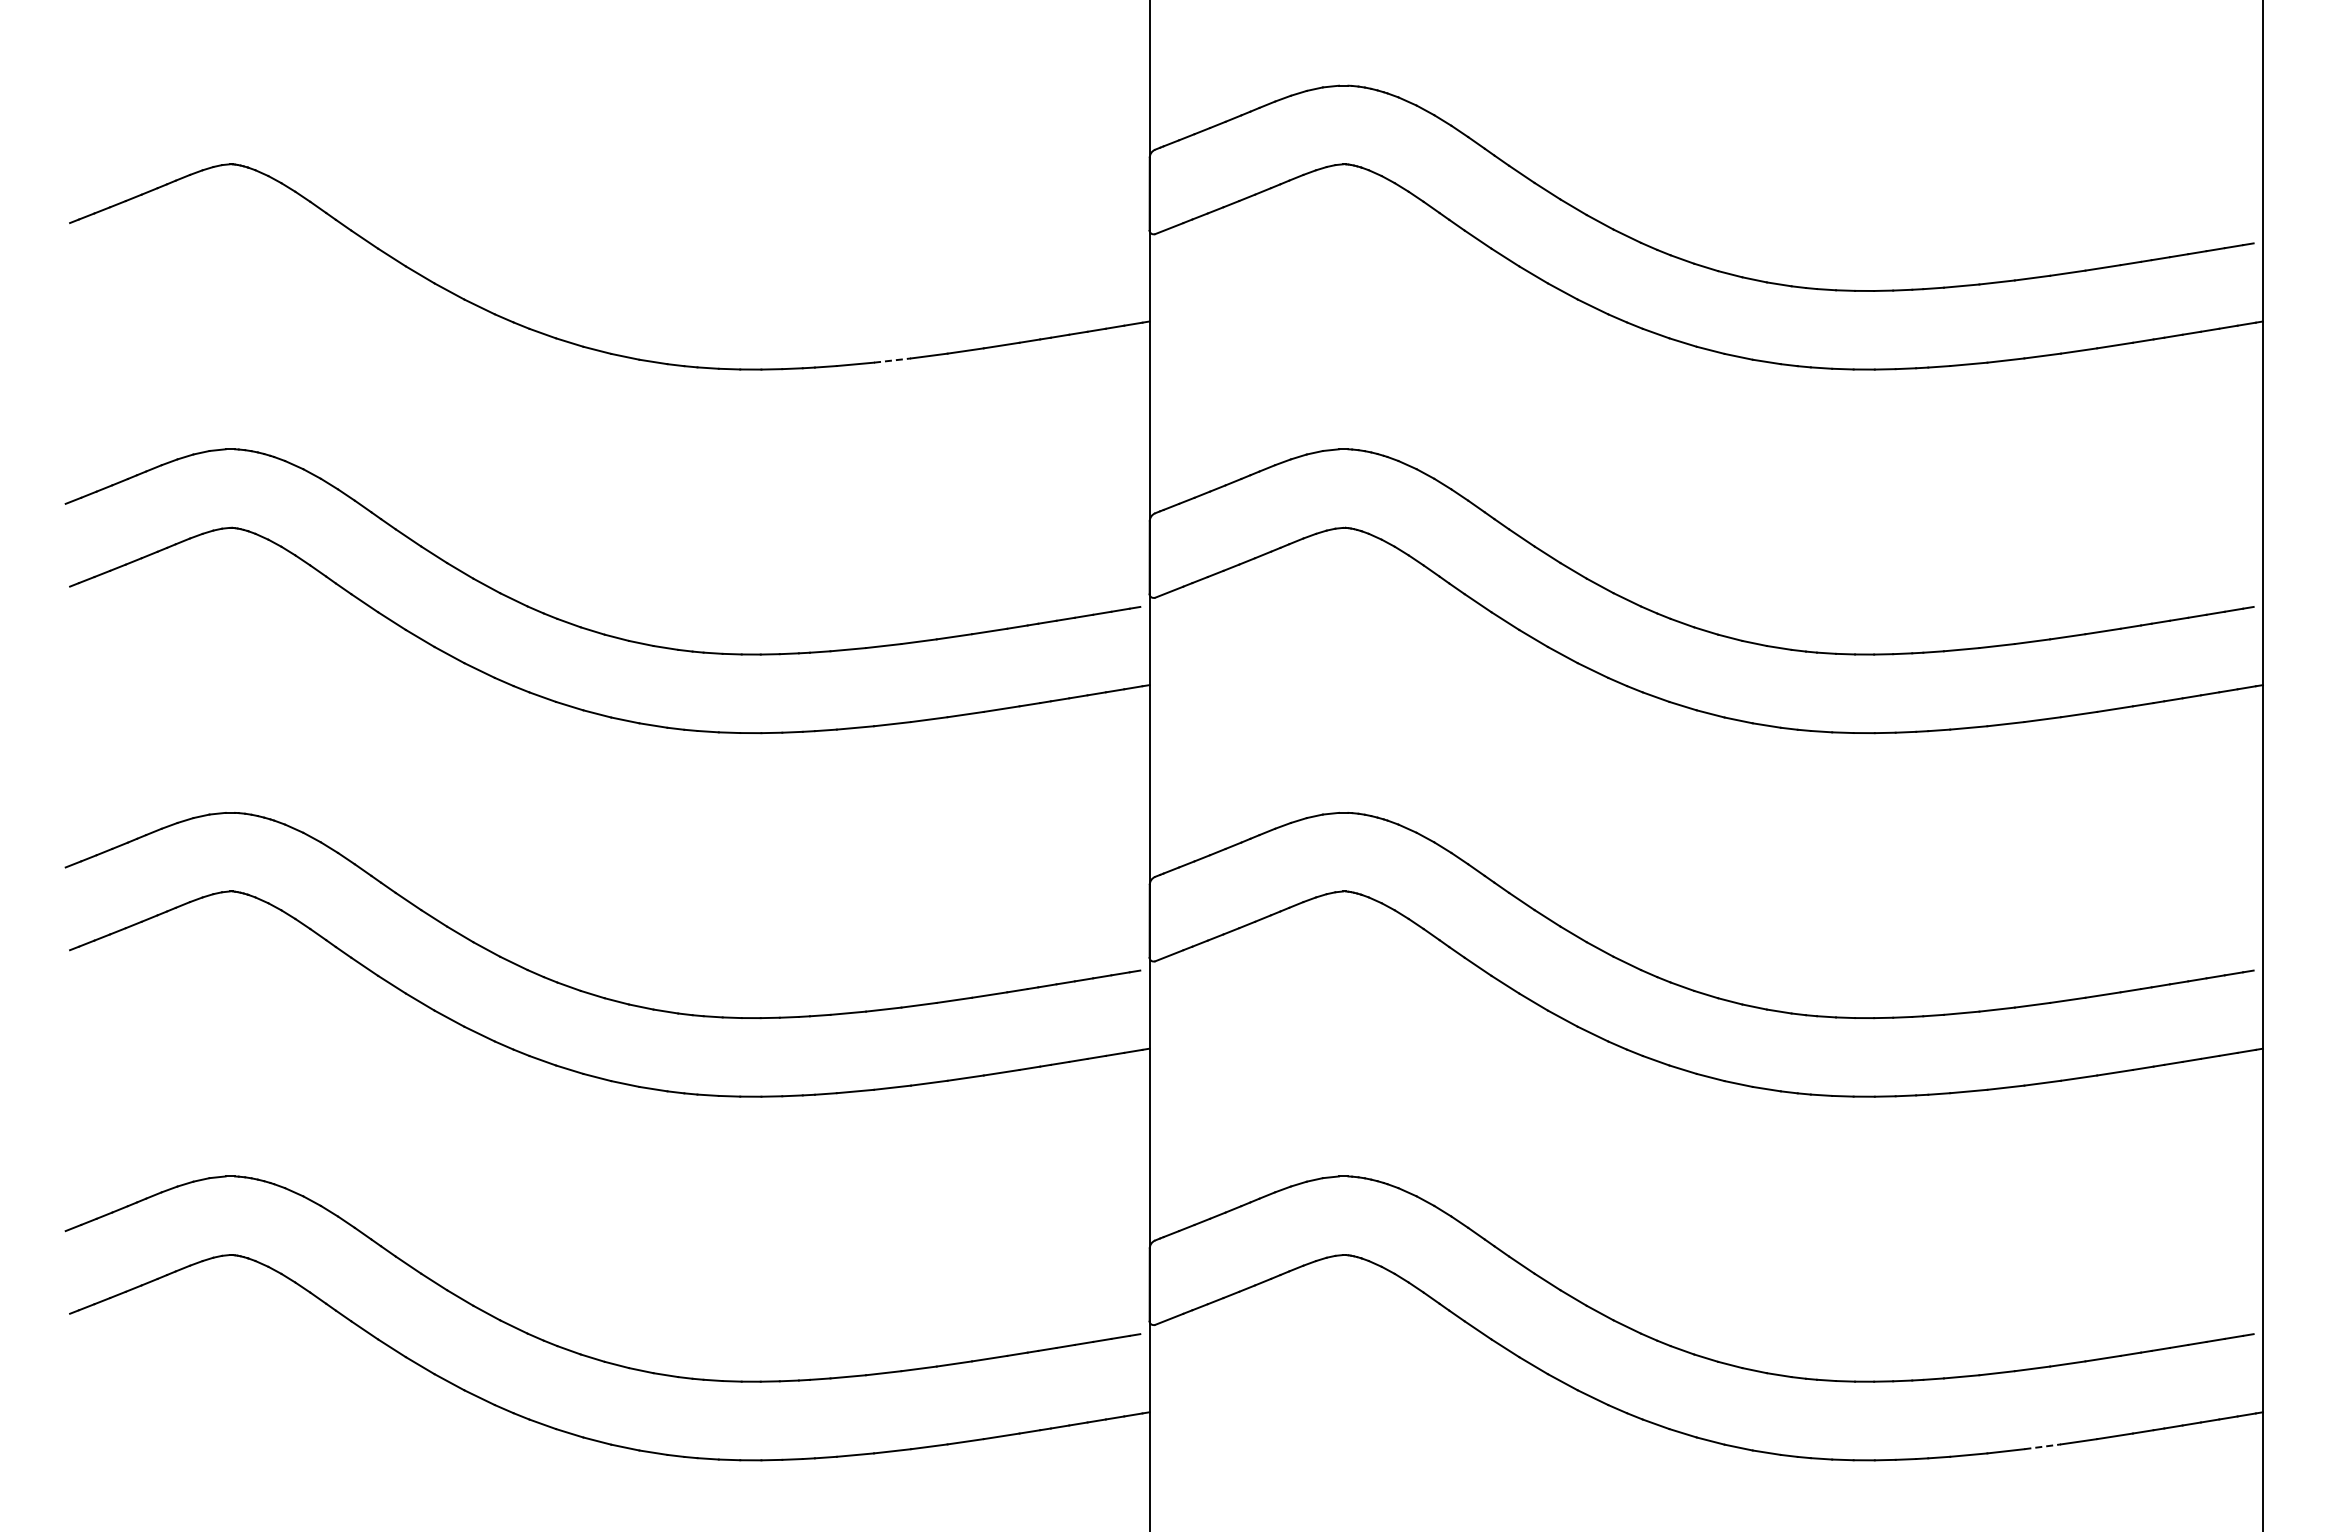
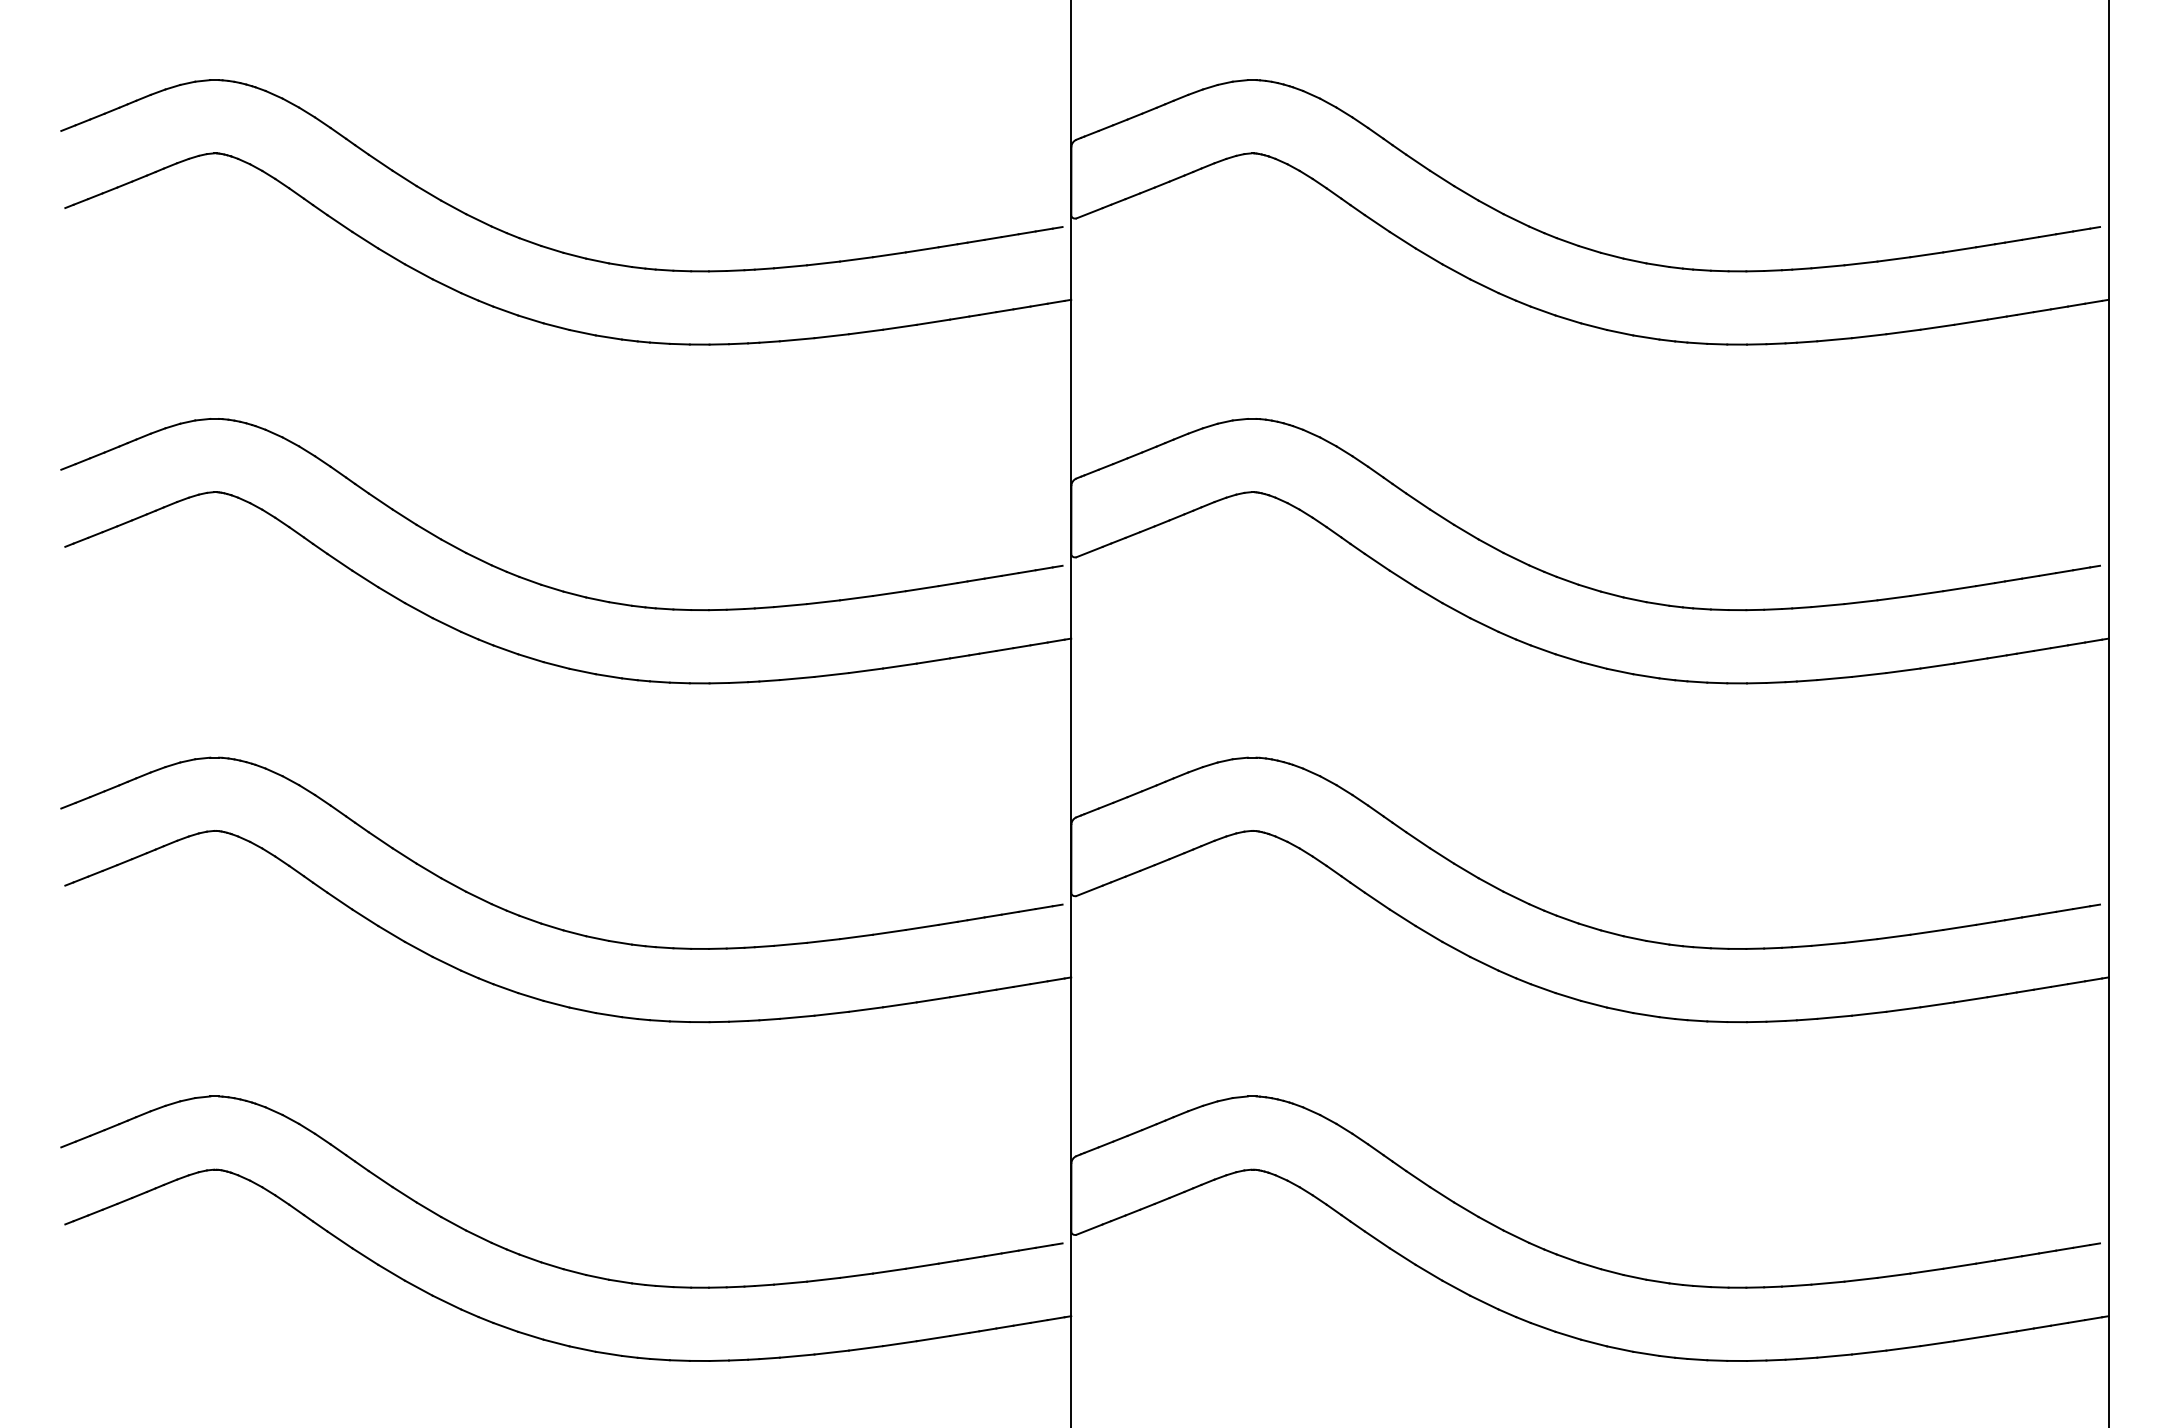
part: (578, 261) -> (539, 243), added
line: (892, 360) -> (831, 336), dashed -> solid
line: (2043, 1446) -> (1904, 1348), dashed -> solid

